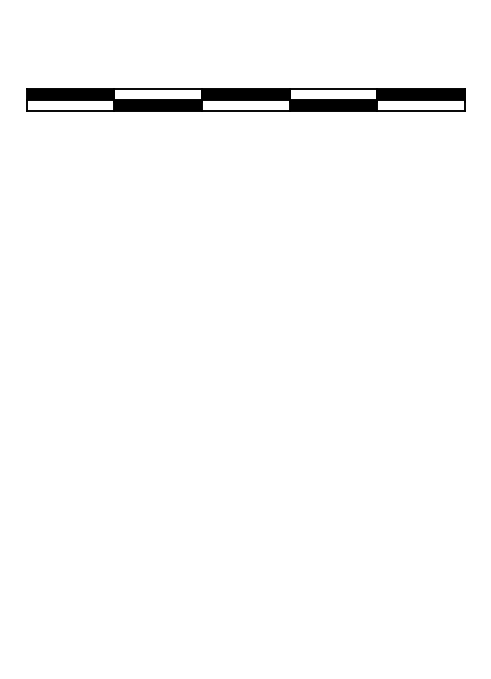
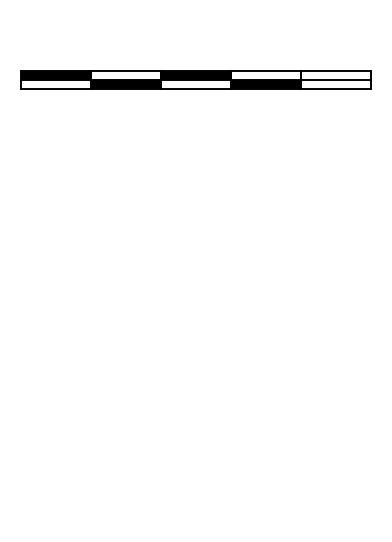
fill: (420, 94) -> (335, 75), removed

